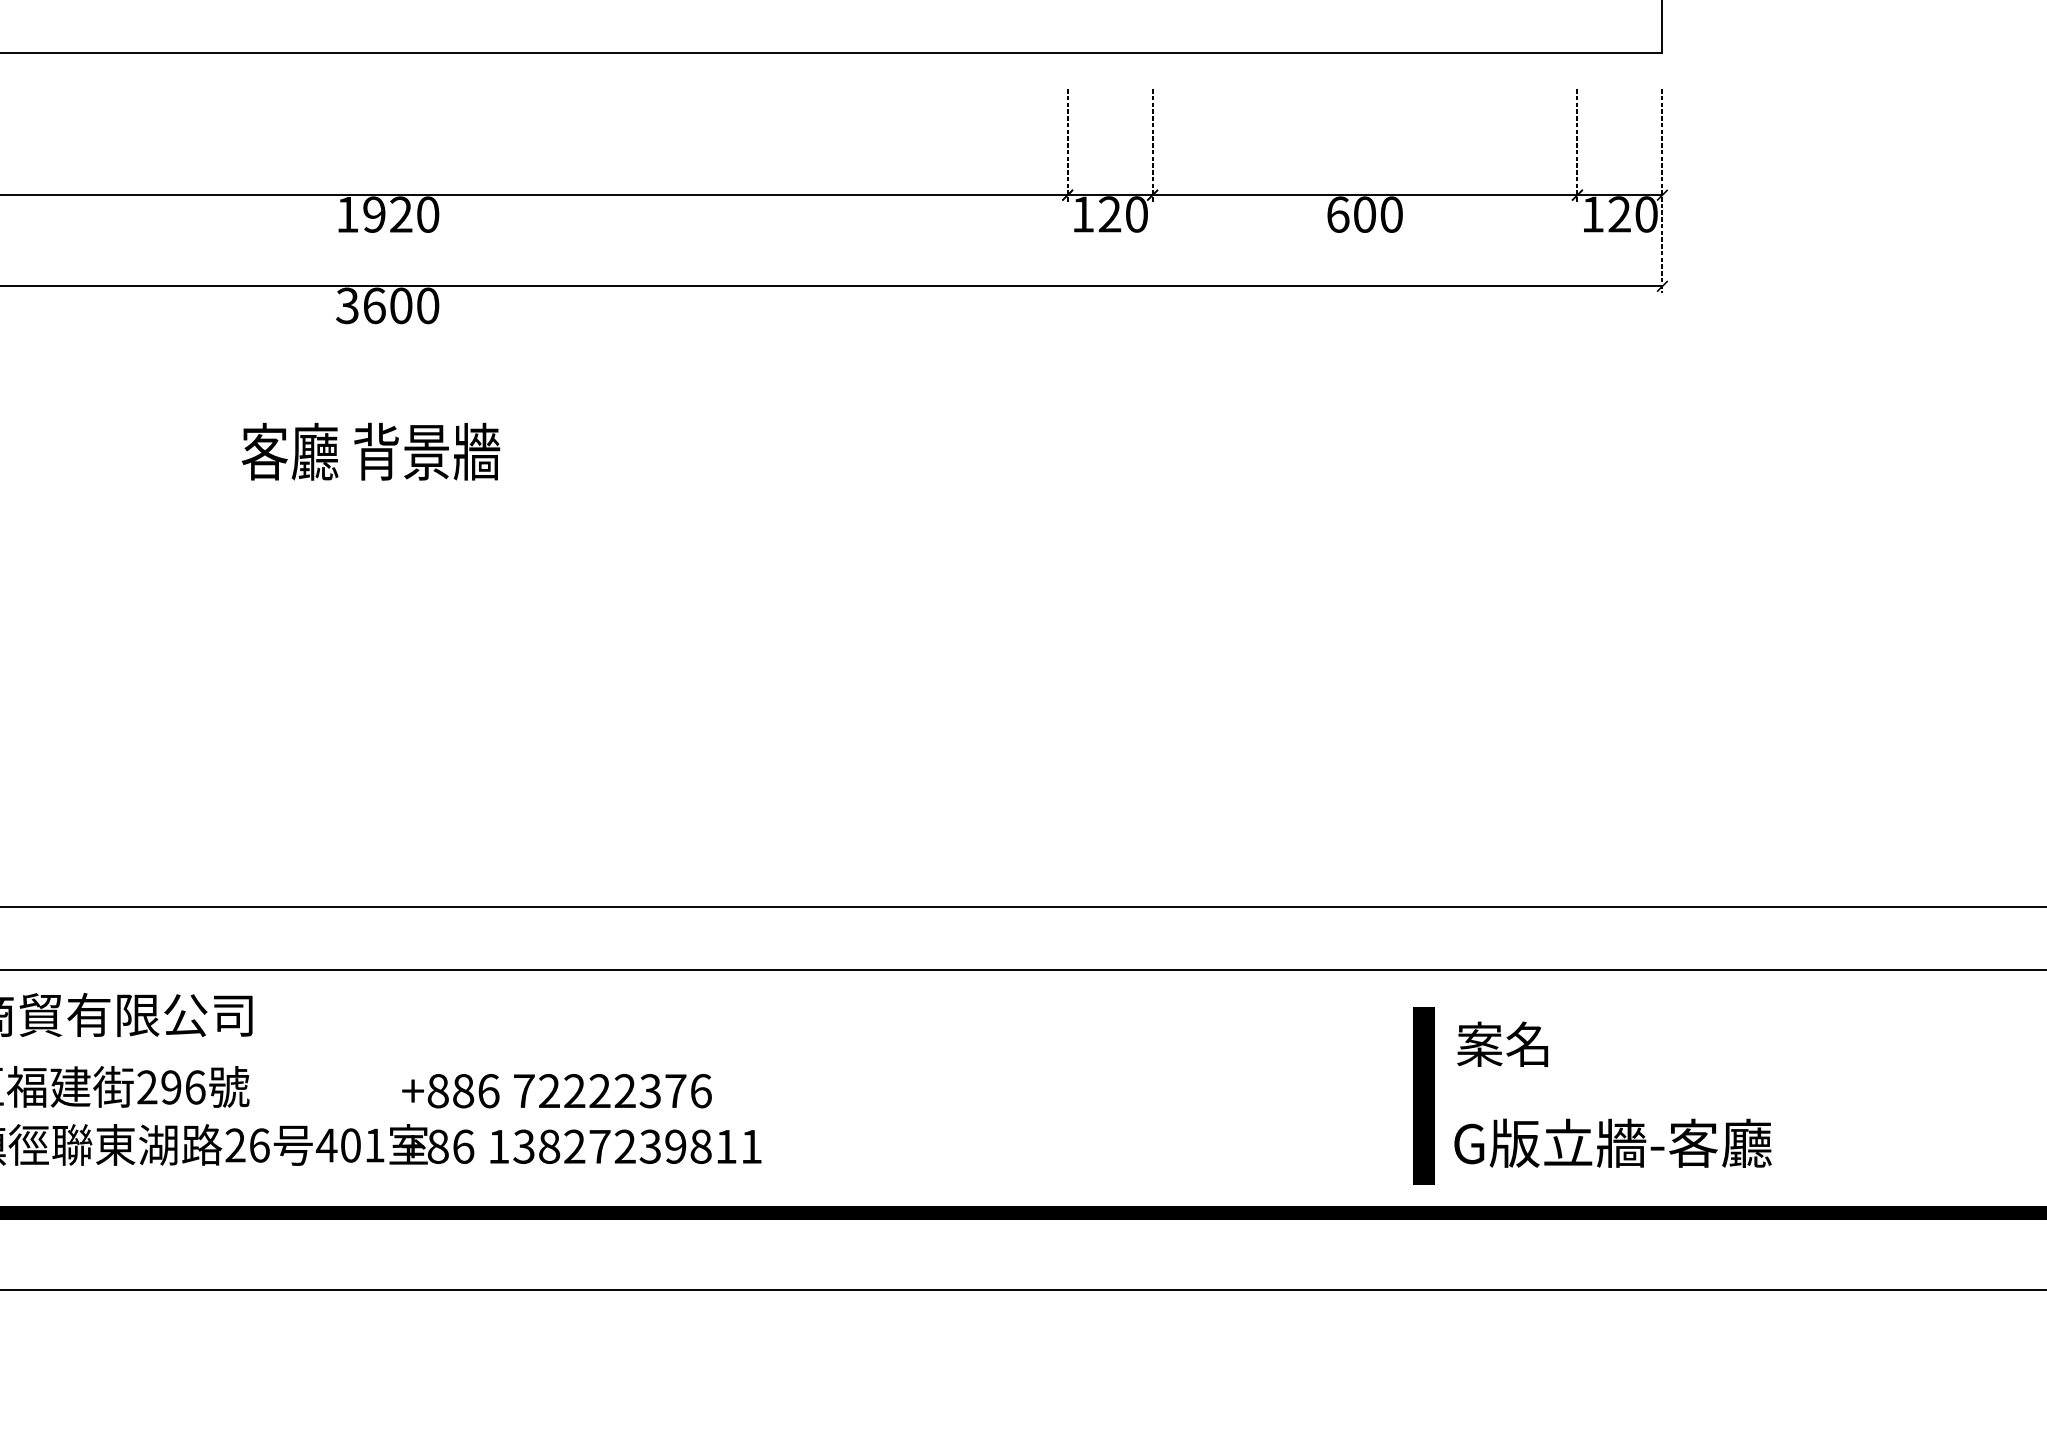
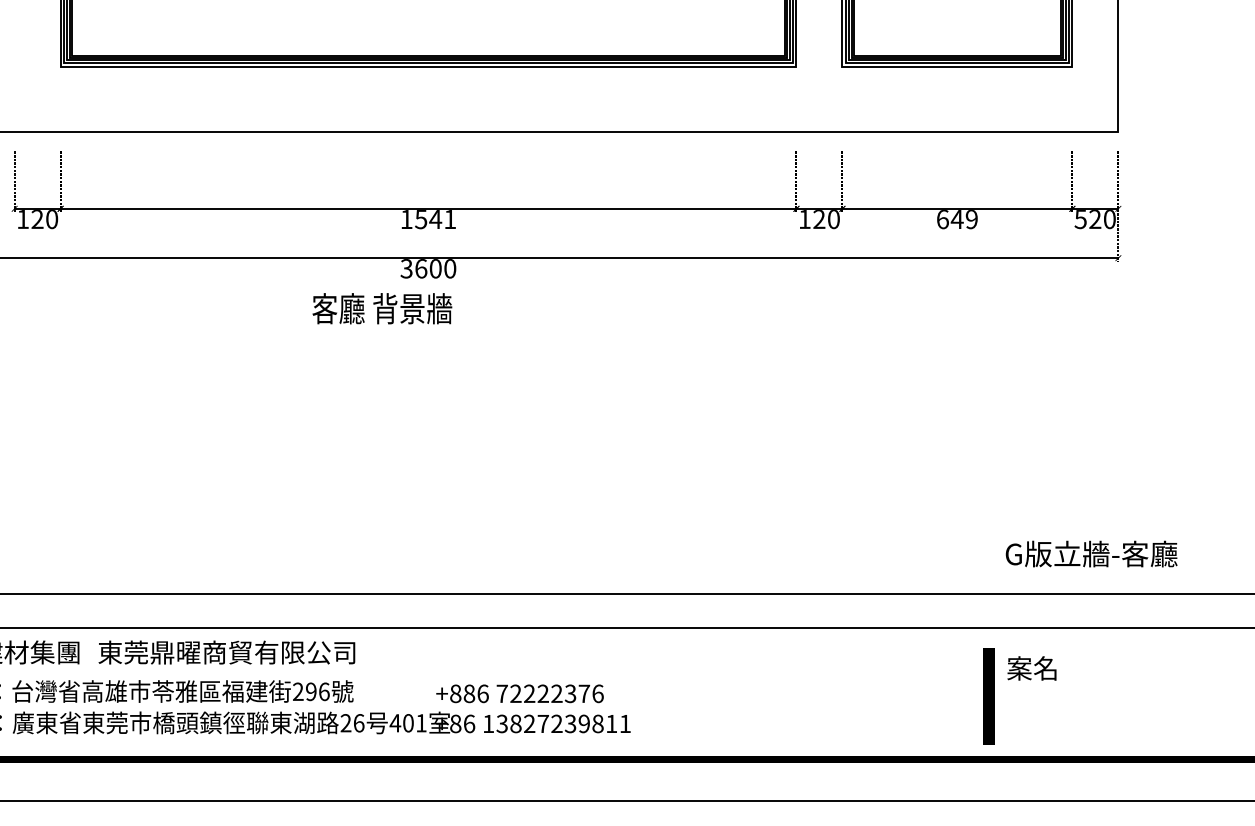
text: (400, 214) -> (435, 219), 1920 -> 1541
text: (1376, 214) -> (963, 219), 600 -> 649
text: (1592, 214) -> (1080, 219), 120 -> 520
text: (371, 451) -> (382, 308), moved
text: (1612, 1142) -> (1091, 553), moved

